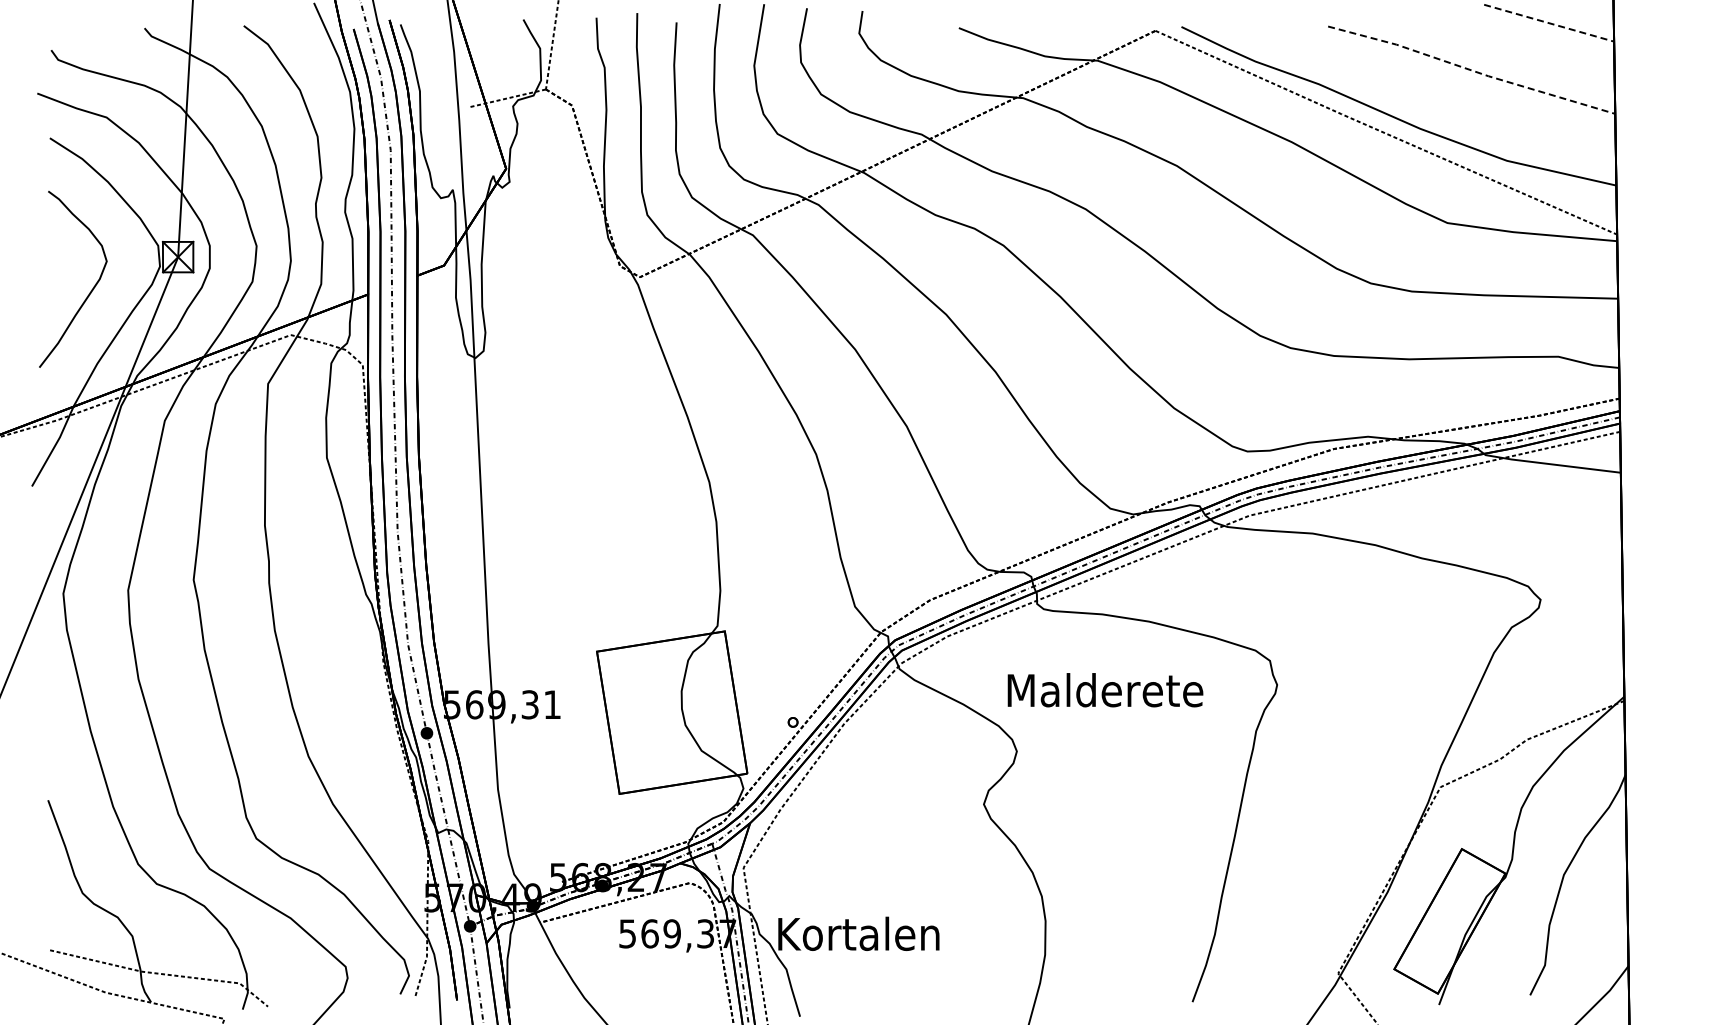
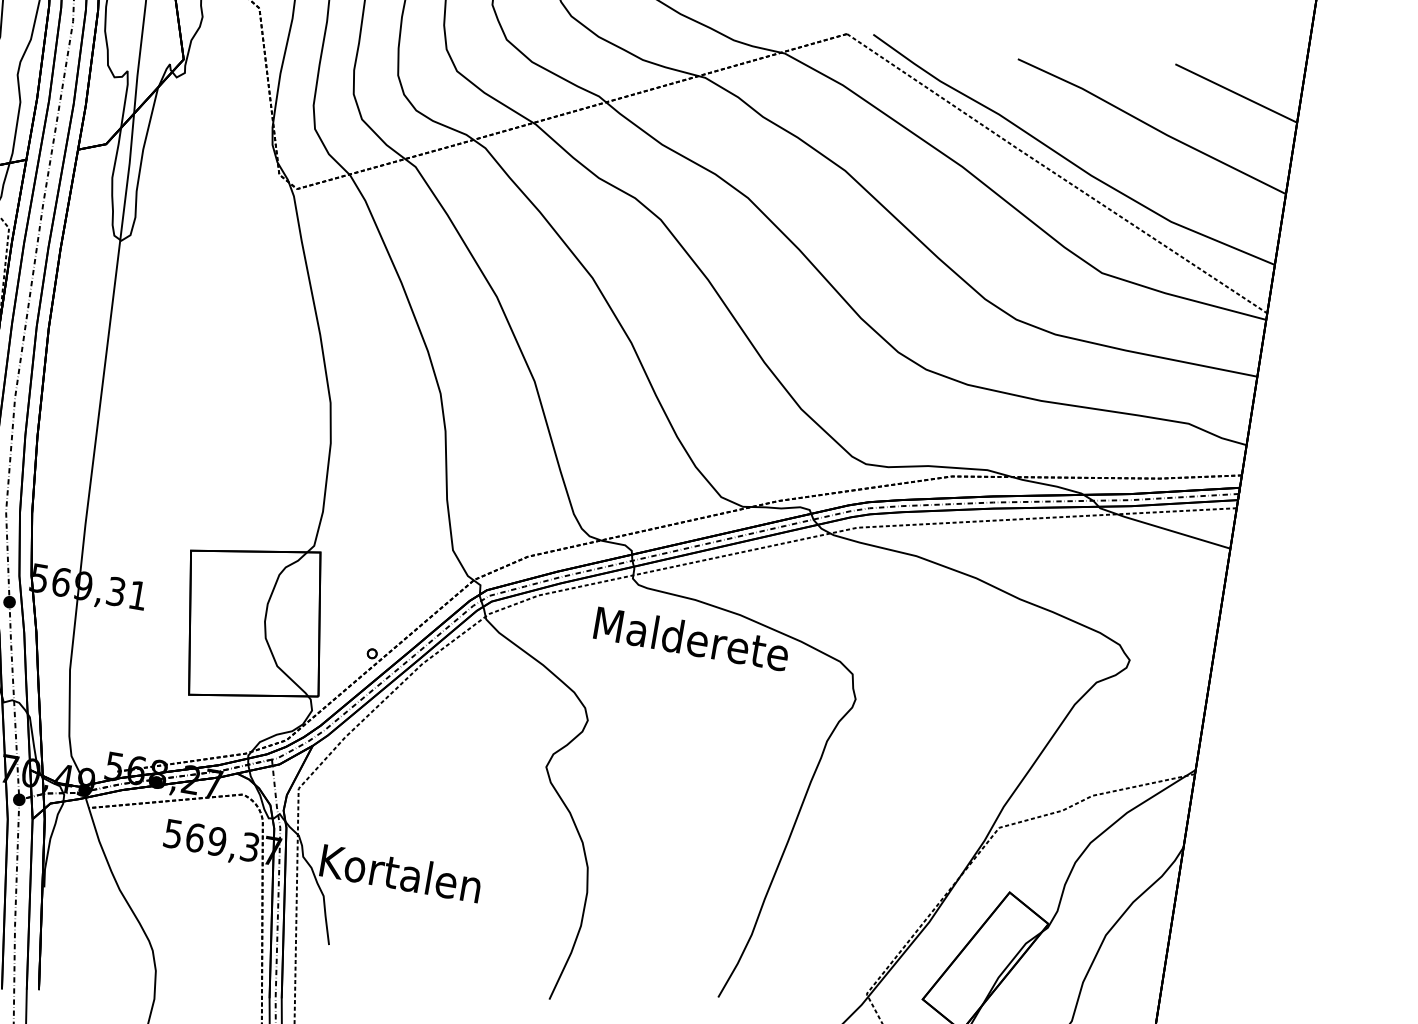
line: (1549, 23) -> (1236, 93), dashed -> solid
line: (1471, 70) -> (1151, 126), dashed -> solid
text: (1105, 690) -> (691, 639), moved

